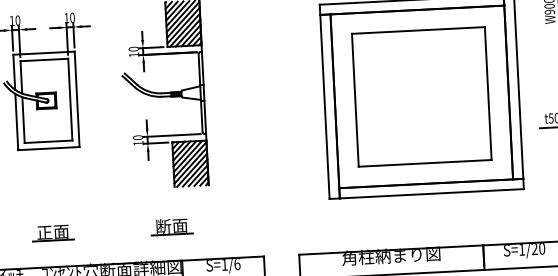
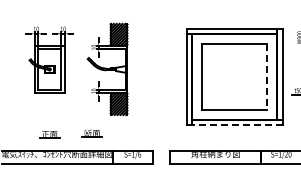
line: (488, 92) -> (267, 76), solid -> dashed
line: (430, 193) -> (236, 124), solid -> dashed
part: (170, 226) -> (91, 133), moved

